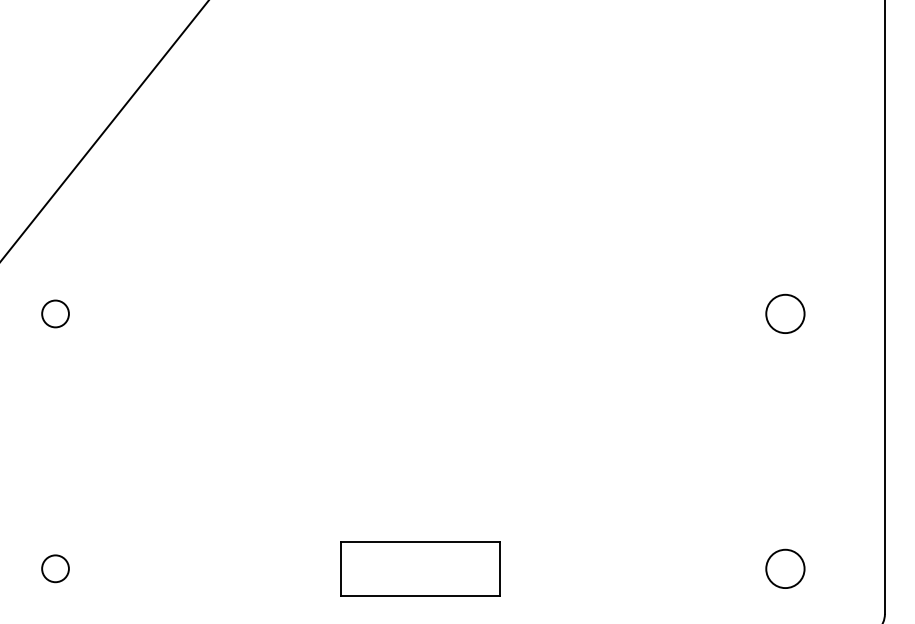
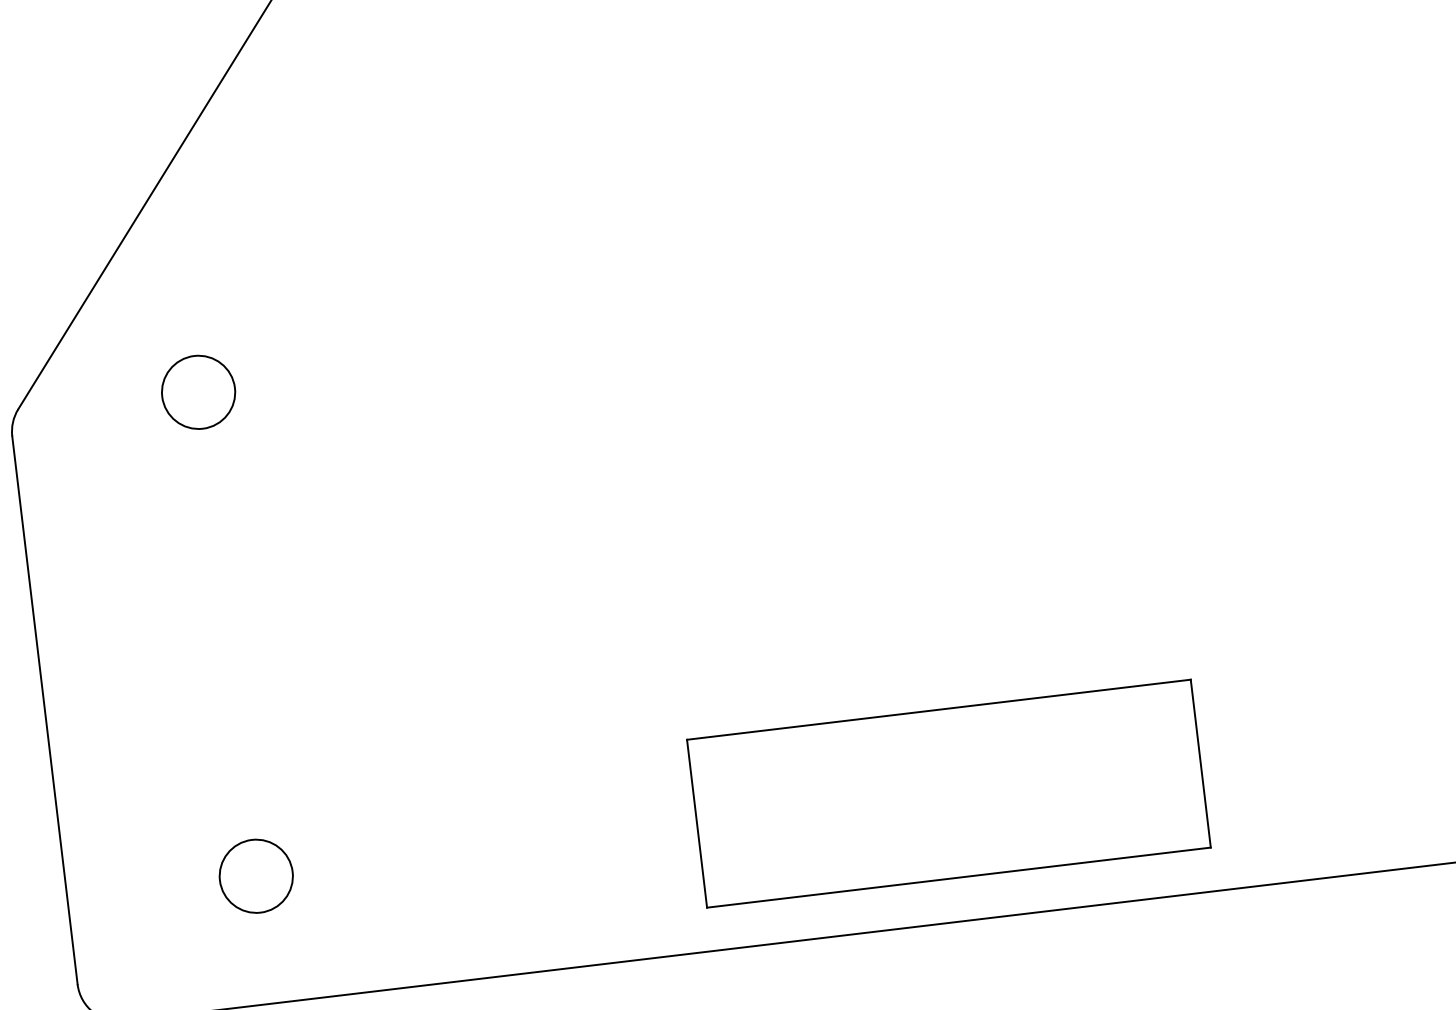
circle: (55, 313) -> (198, 391), size x1.43
circle: (55, 568) -> (256, 875), size x1.43
part: (420, 568) -> (948, 792), size x1.67

